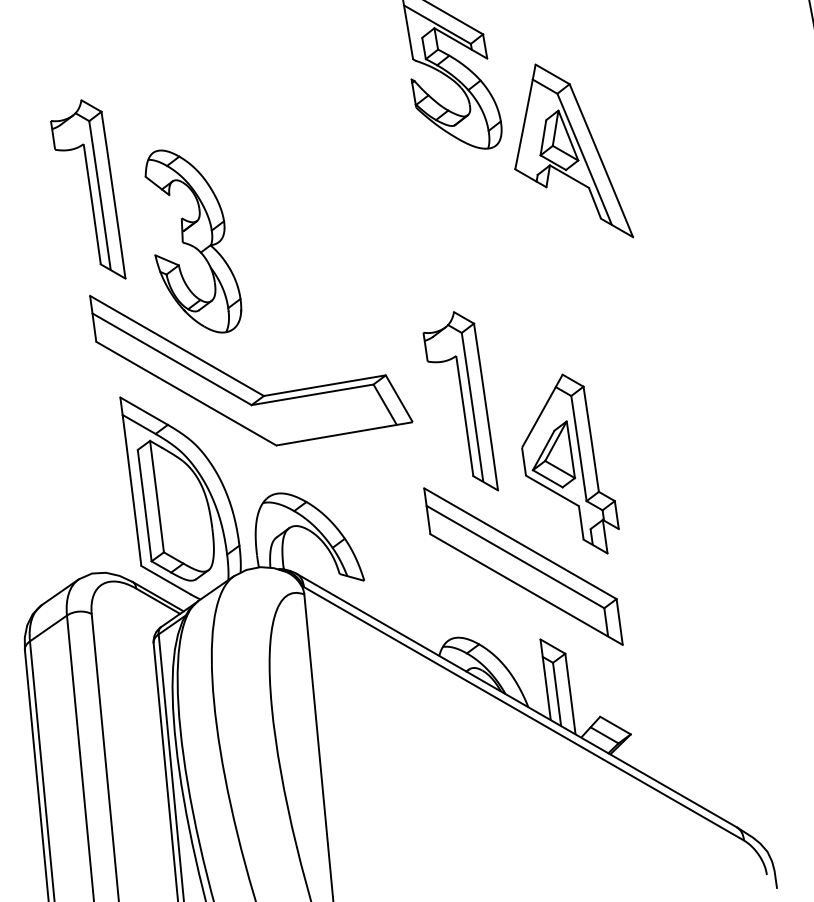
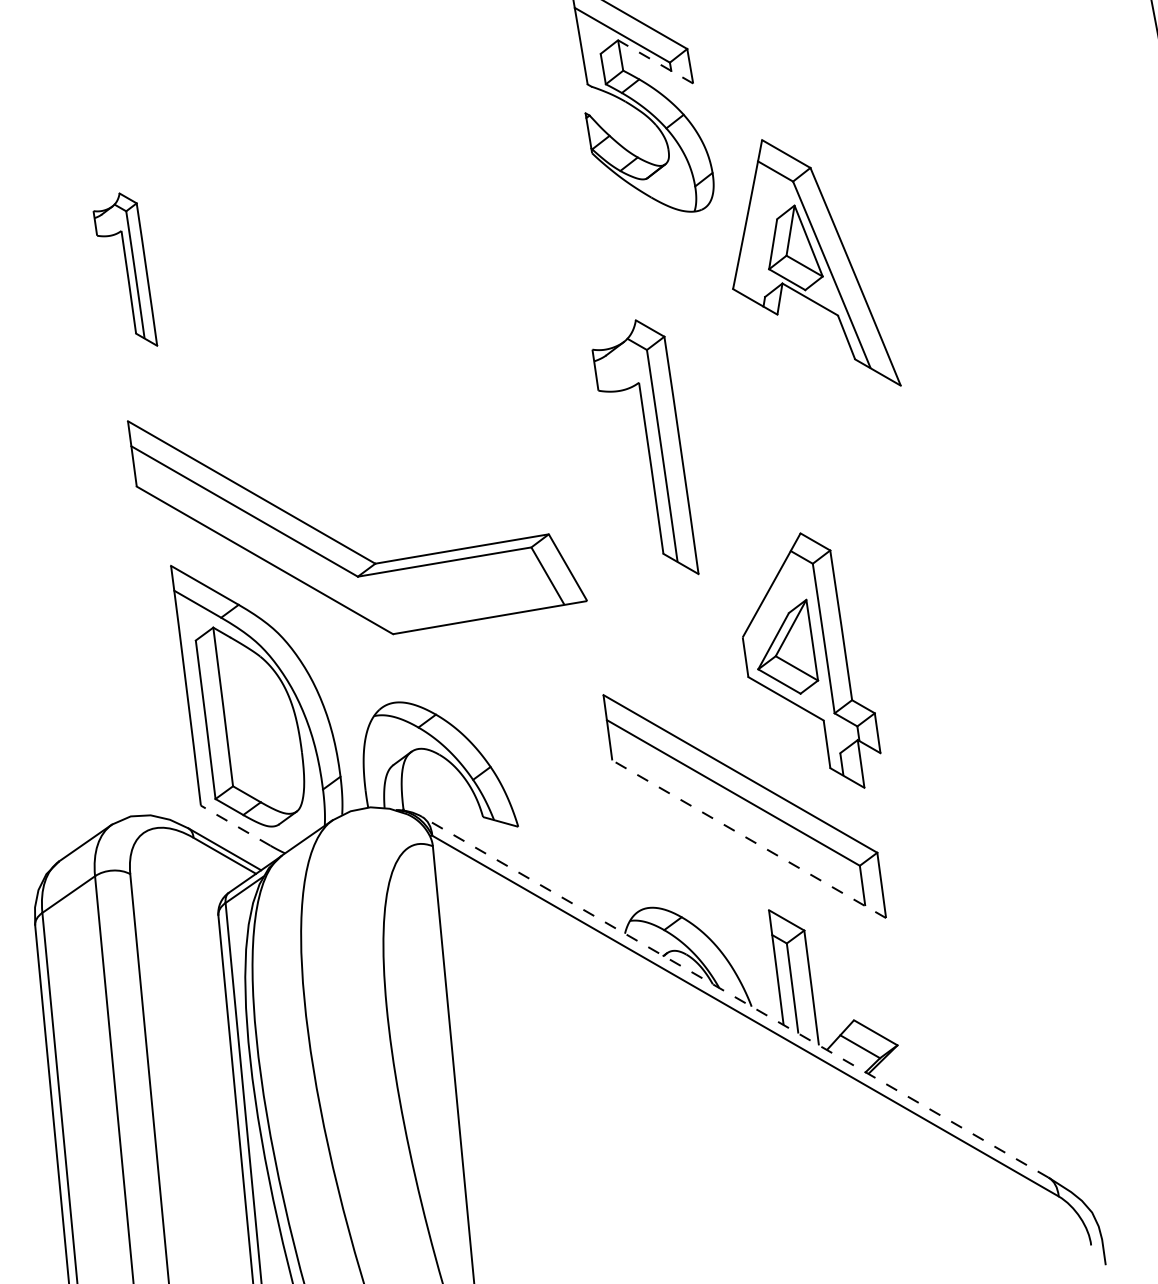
line: (460, 43) -> (655, 61), solid -> dashed
part: (573, 150) -> (816, 262), moved
part: (88, 189) -> (125, 269), size x0.6
part: (193, 241) -> (274, 343), removed
part: (460, 401) -> (645, 447), moved
line: (165, 579) -> (235, 825), solid -> dashed
line: (526, 589) -> (749, 839), solid -> dashed
line: (516, 700) -> (734, 997), solid -> dashed

